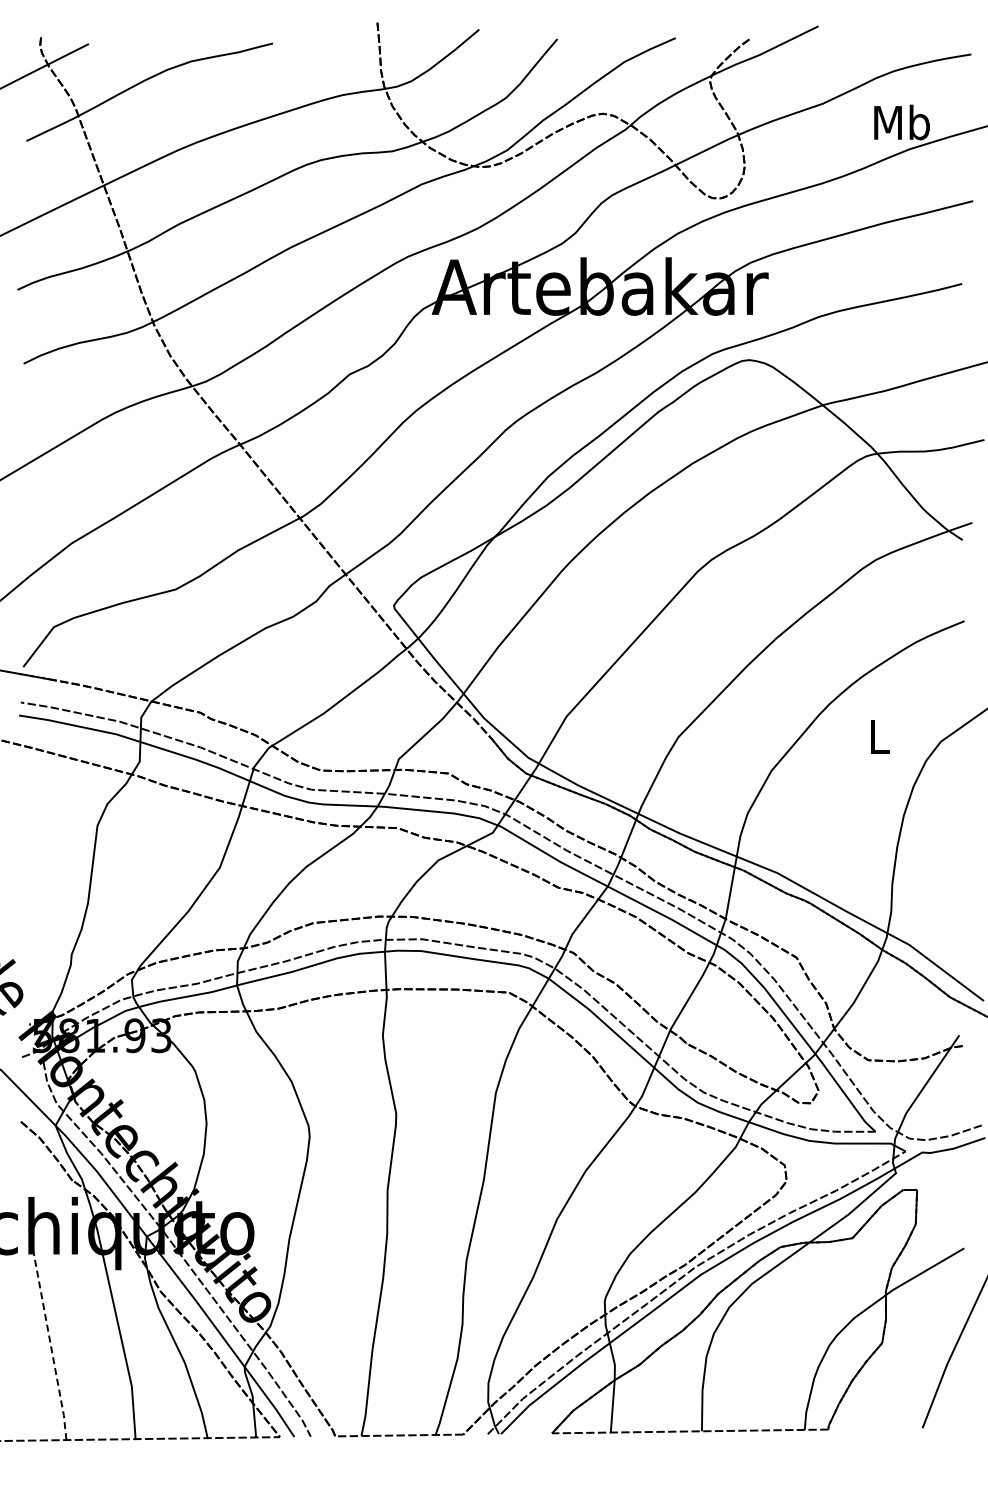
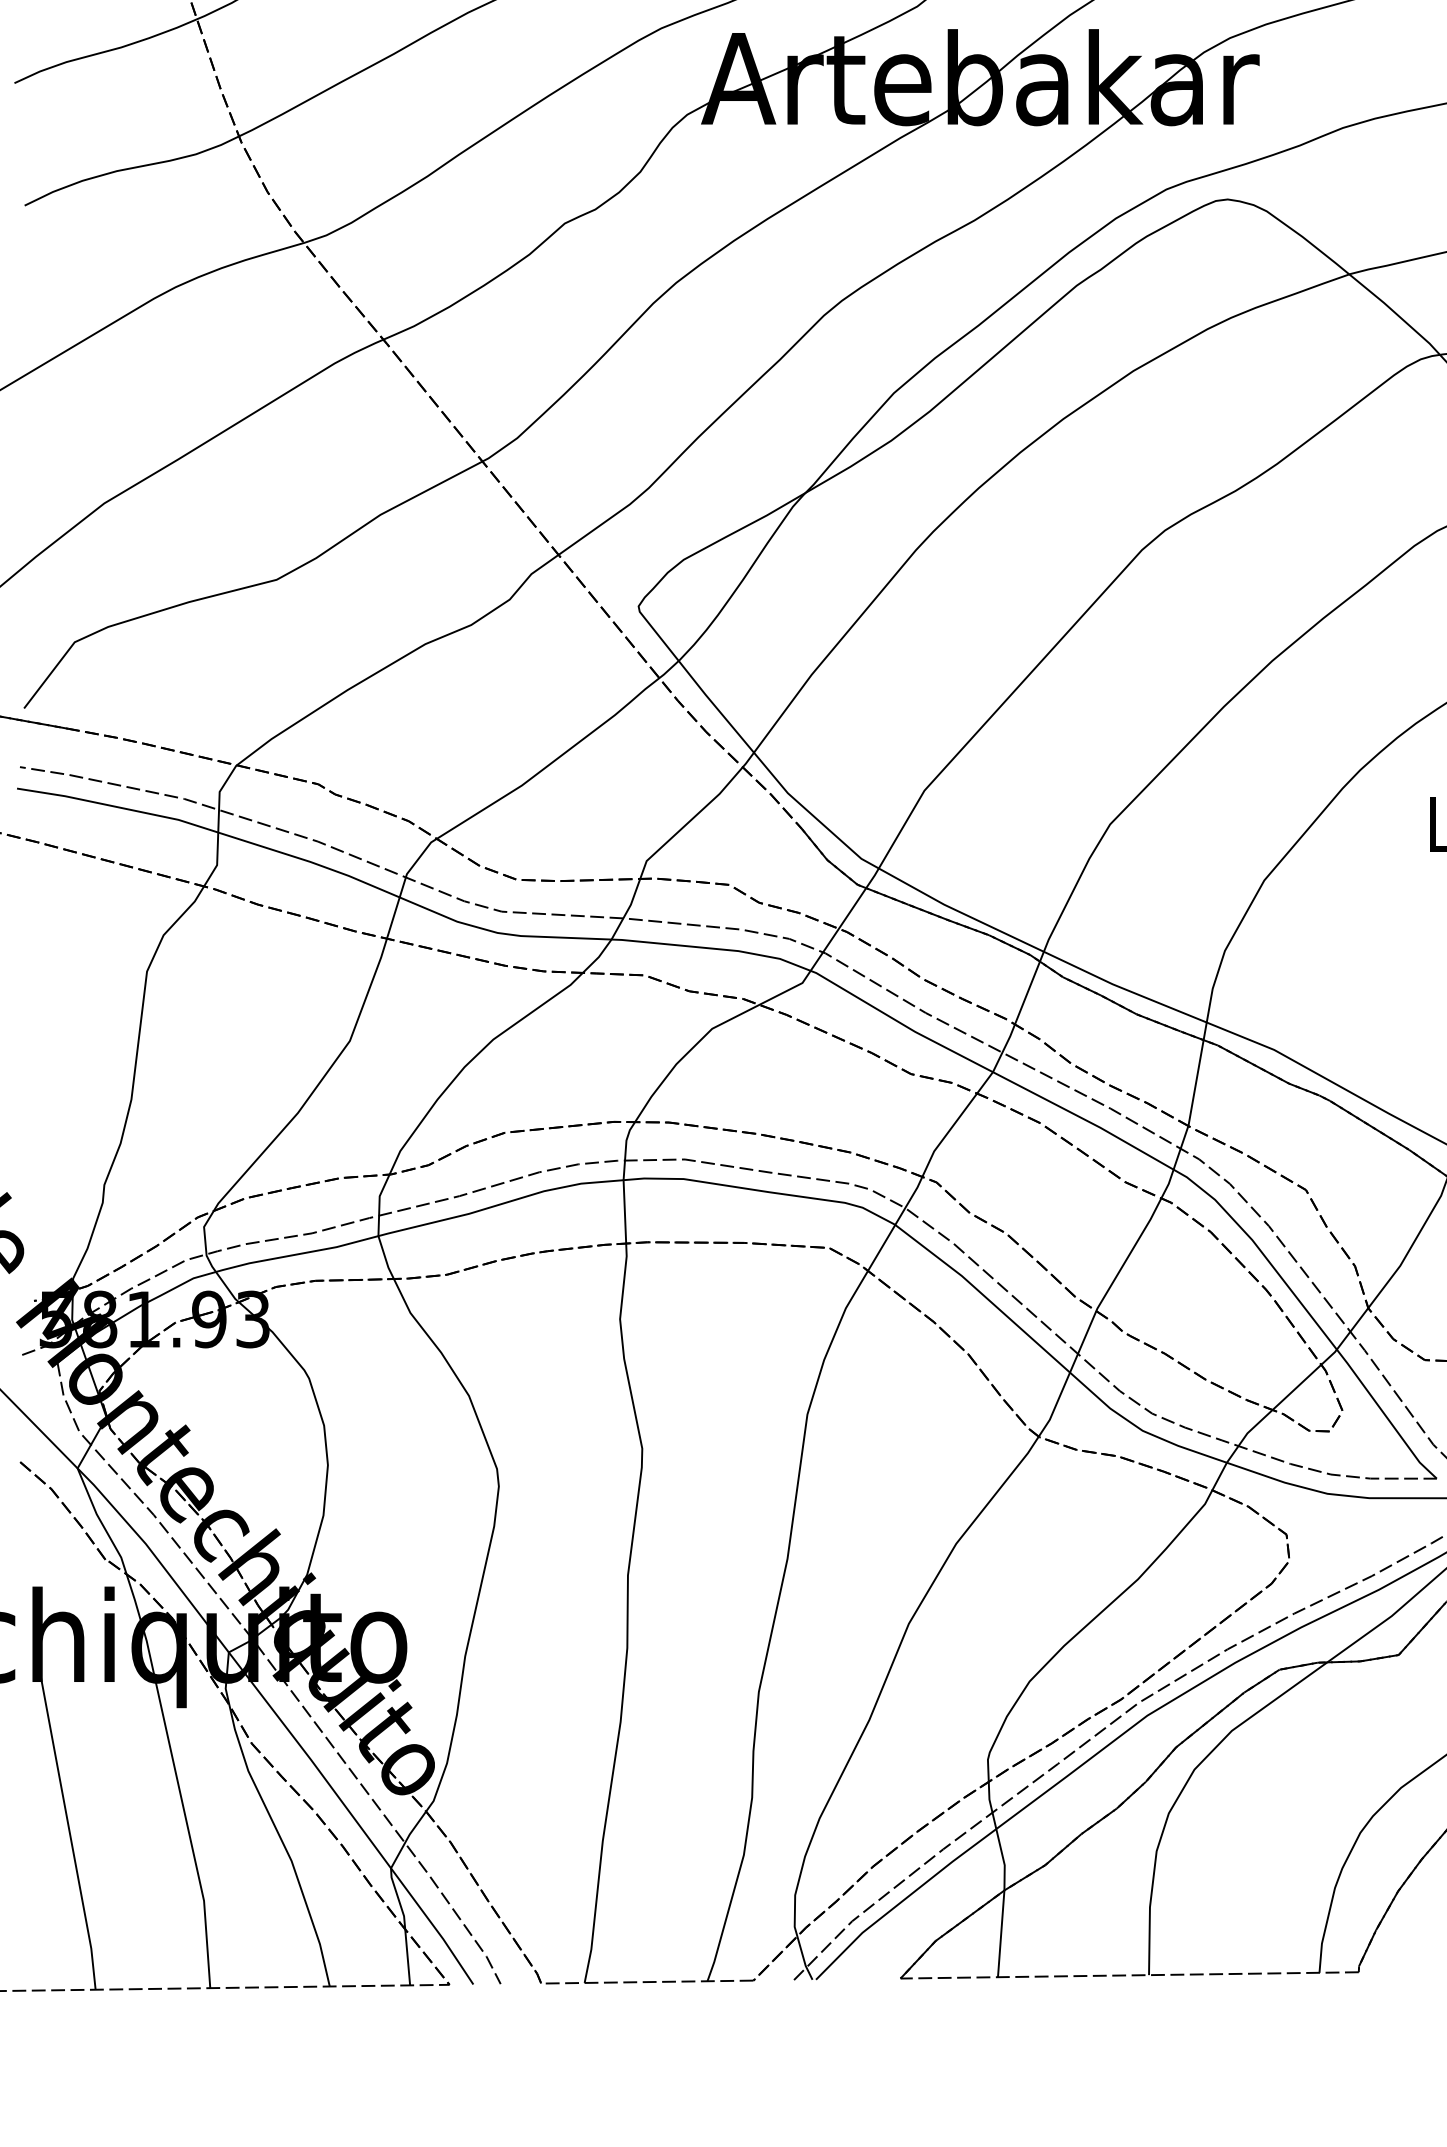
line: (48, 1334) -> (65, 1814), dashed -> solid

